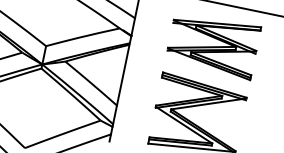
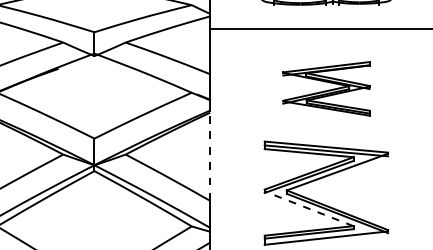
part: (213, 44) -> (326, 88), size x0.7
line: (123, 75) -> (210, 156), solid -> dashed
line: (184, 125) -> (309, 208), solid -> dashed

